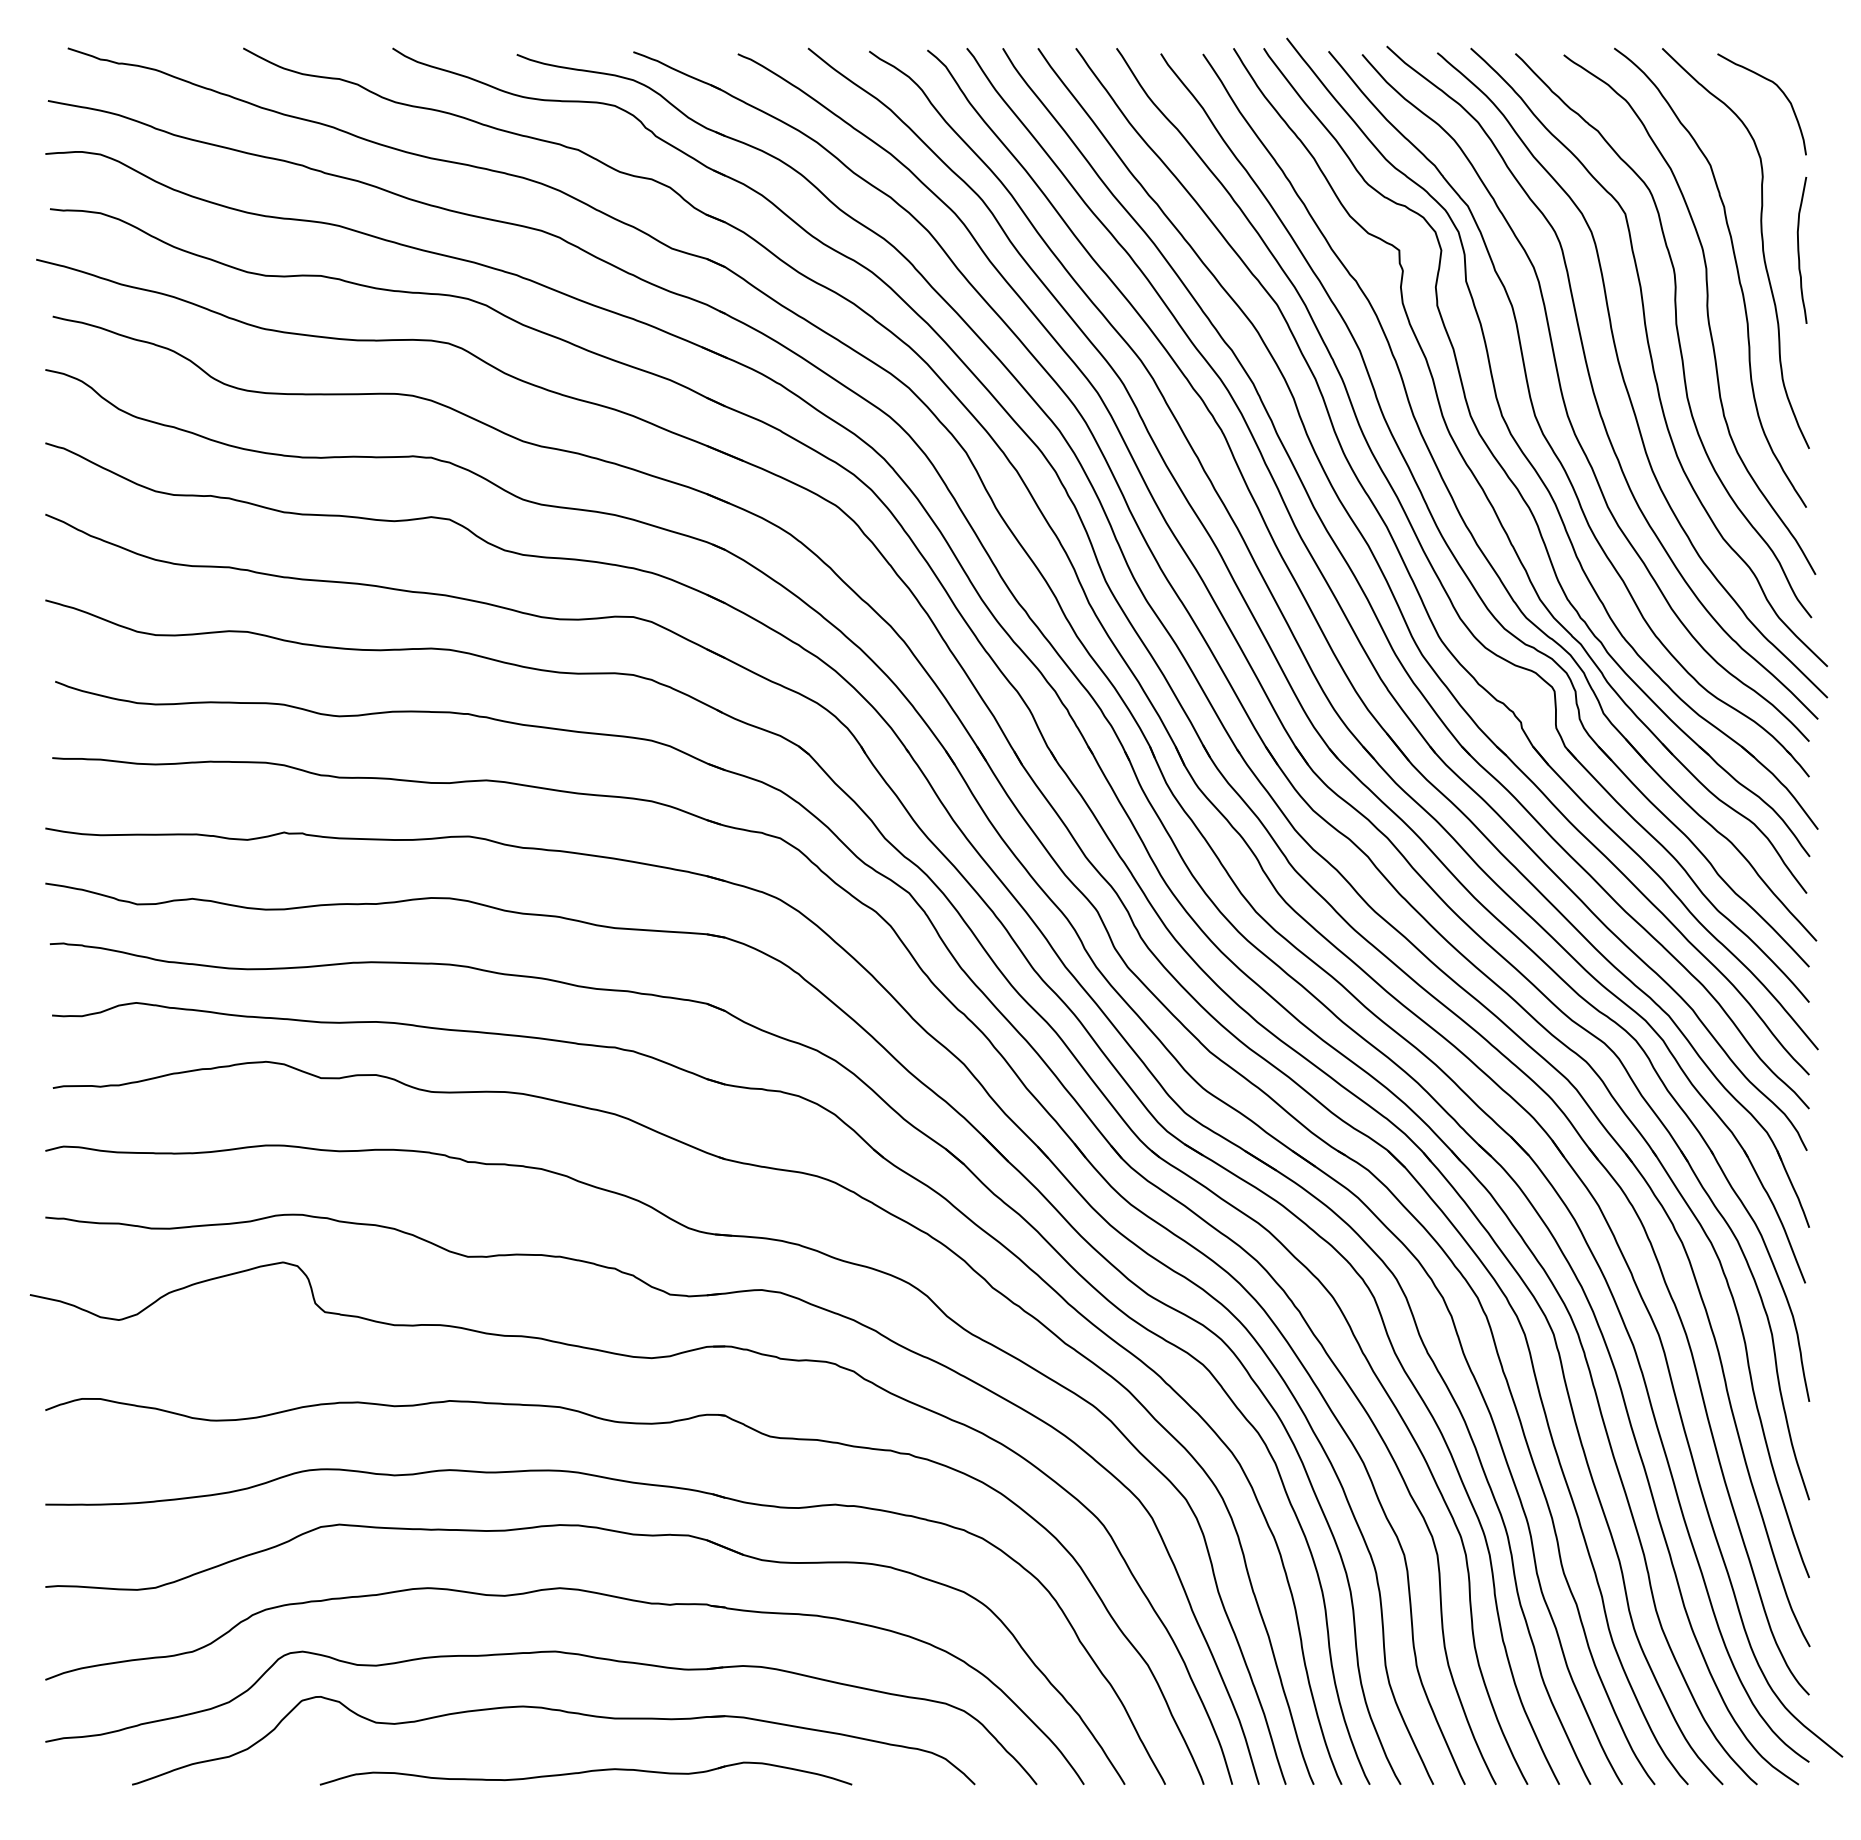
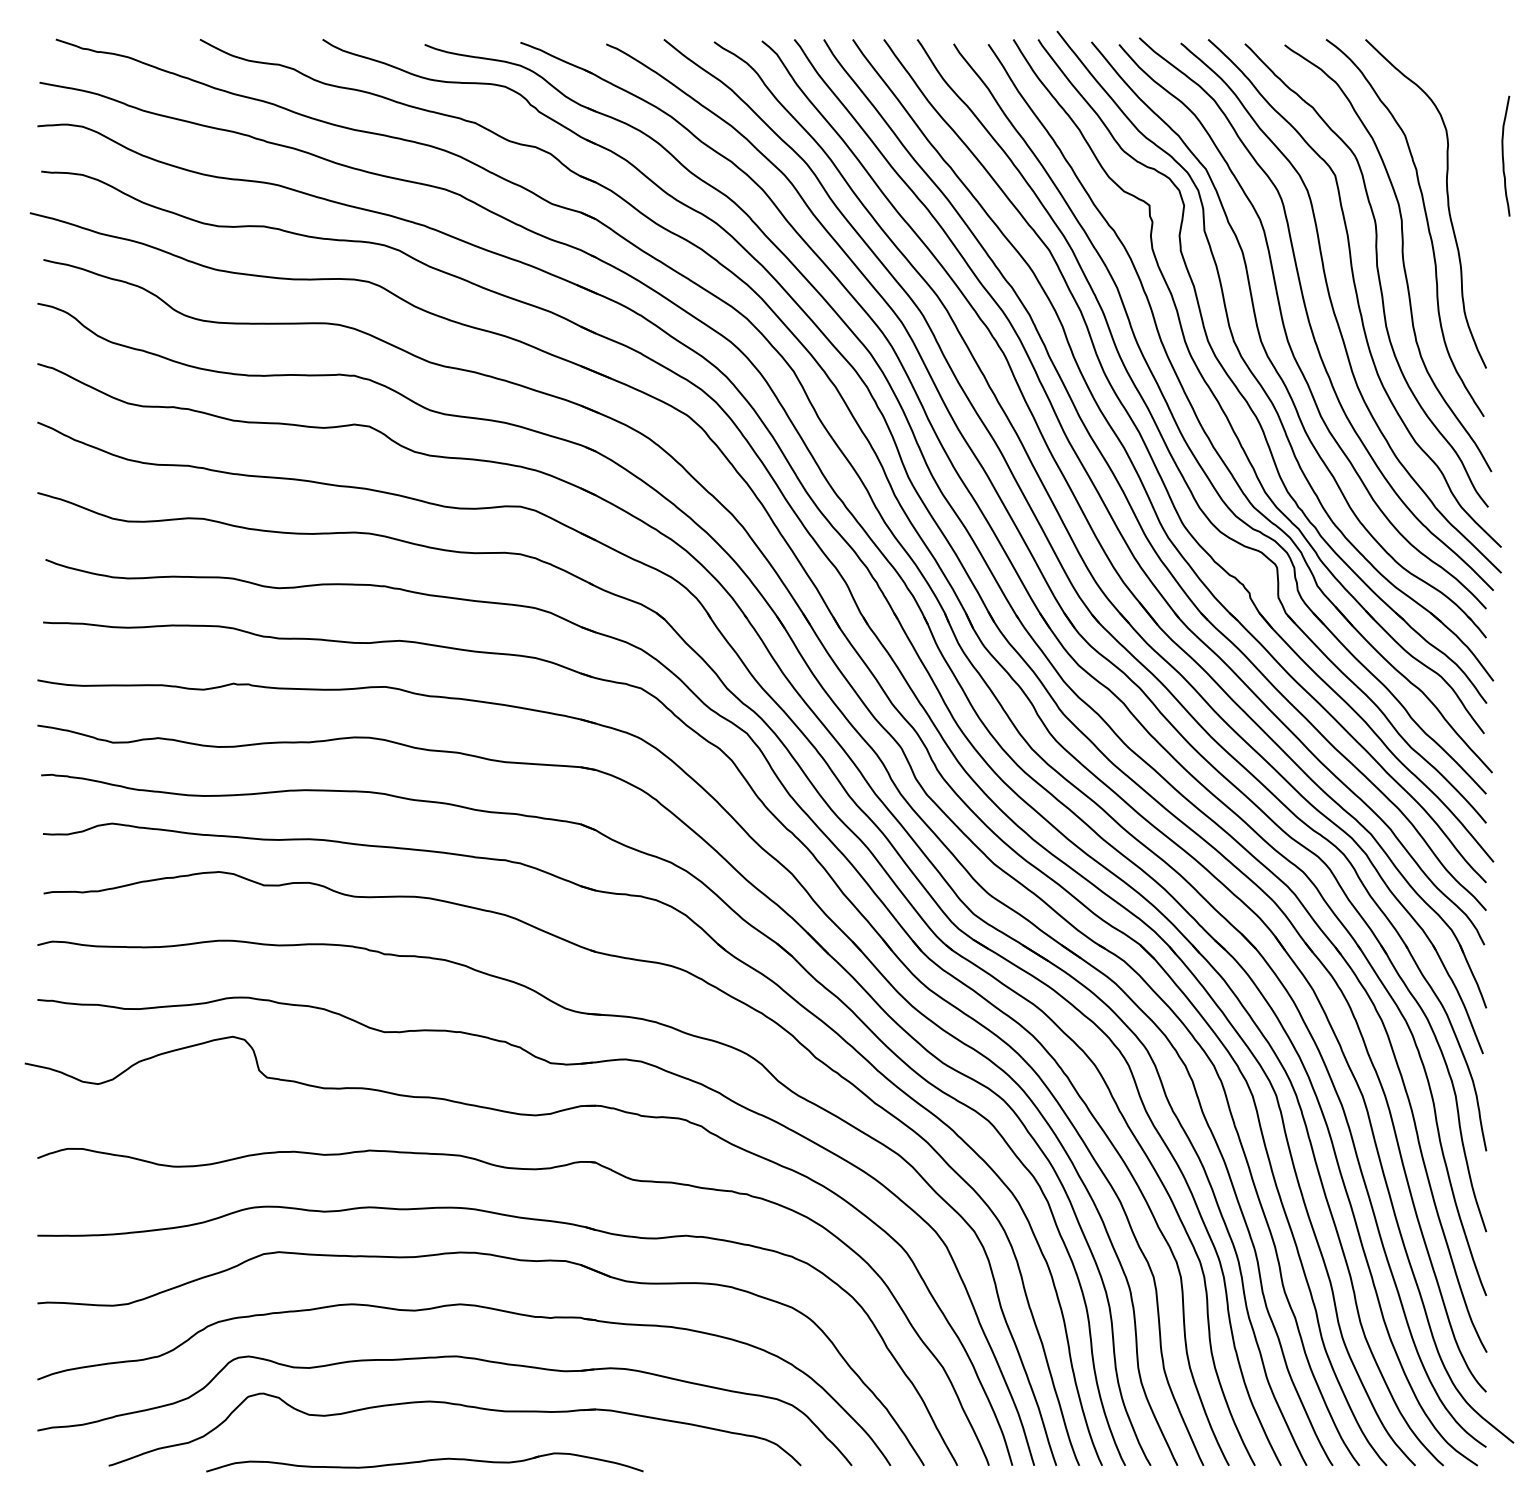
curve: (1781, 92) -> (1463, 75), removed
curve: (1799, 250) -> (1503, 156), moved
part: (585, 1773) -> (424, 1462), moved

